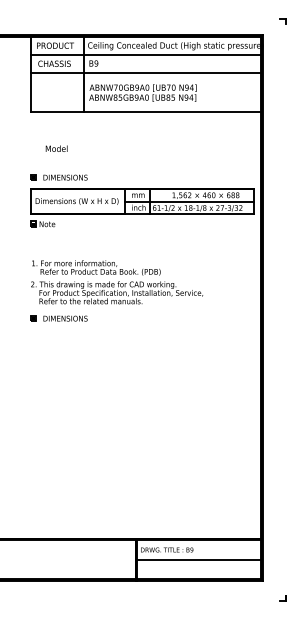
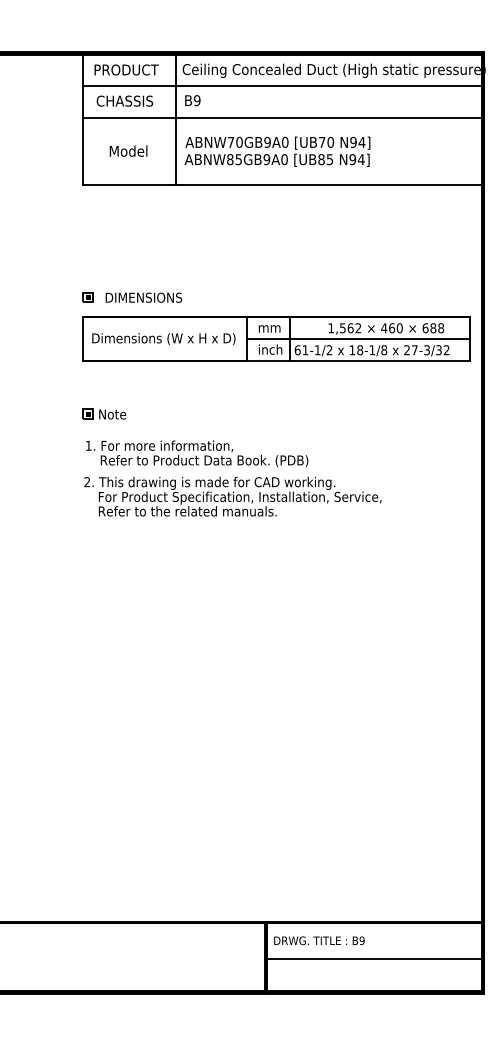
text: (56, 148) -> (128, 150), moved
part: (42, 223) -> (104, 413), moved
part: (58, 318) -> (131, 540), removed

